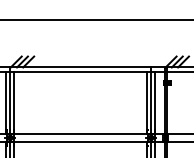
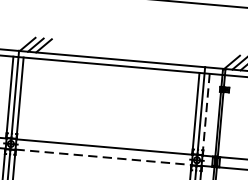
line: (155, 102) -> (206, 113), solid -> dashed
line: (80, 141) -> (103, 156), solid -> dashed

